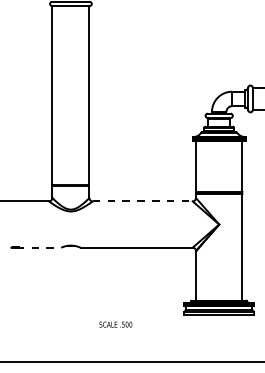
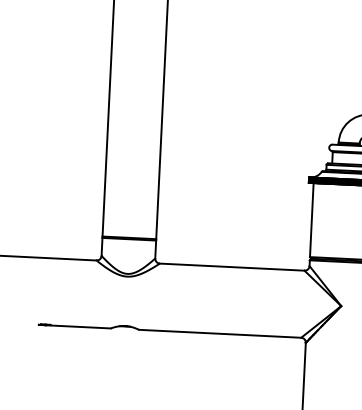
line: (142, 201) -> (231, 267), dashed -> solid
line: (39, 247) -> (79, 326), dashed -> solid

